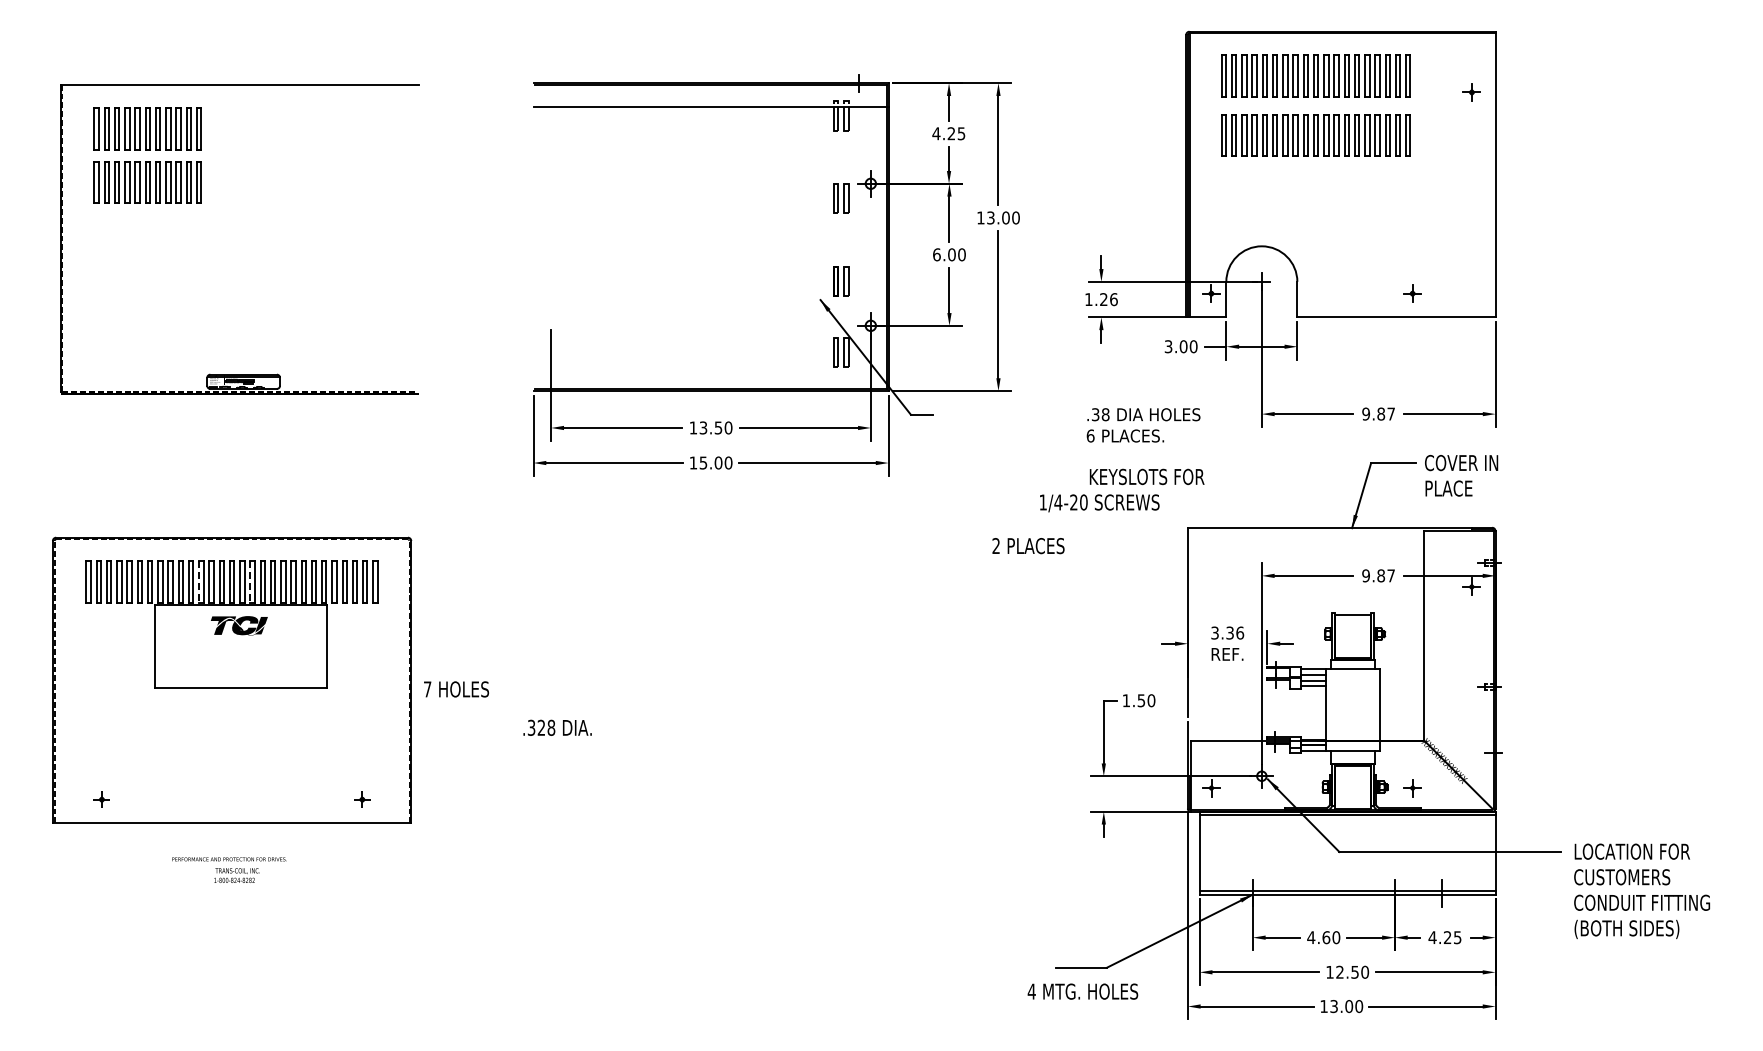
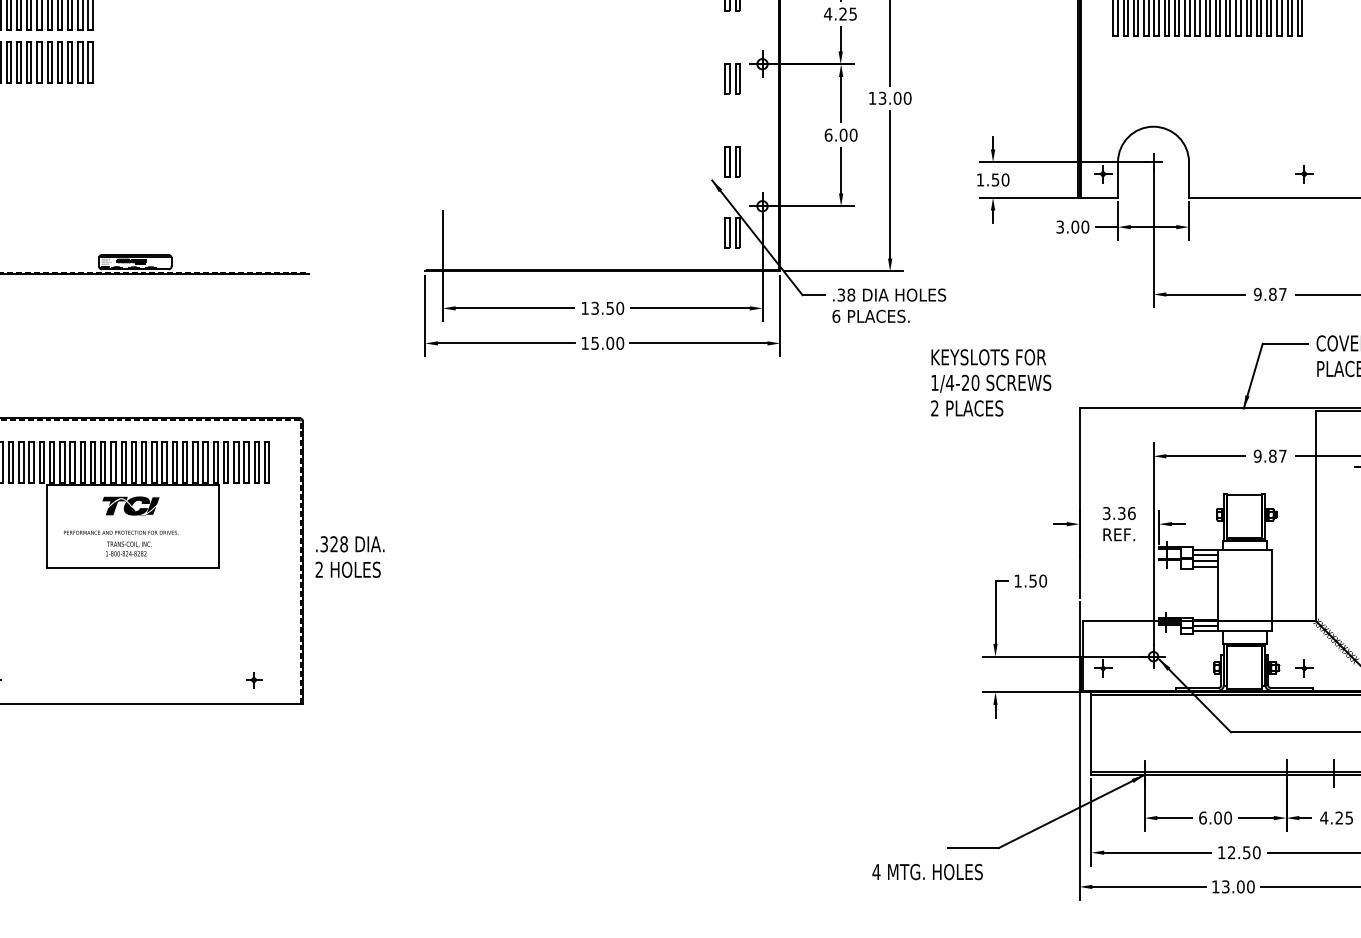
text: (1108, 299) -> (1000, 179), 1.26 -> 1.50
text: (1143, 425) -> (889, 305), moved
text: (1146, 476) -> (988, 356), moved
text: (1028, 546) -> (967, 408), moved
line: (199, 582) -> (91, 462), dashed -> solid
line: (250, 582) -> (142, 462), dashed -> solid
text: (427, 689) -> (319, 569), 7 -> 2
text: (557, 727) -> (350, 543), moved
text: (229, 869) -> (121, 542), moved
text: (1318, 937) -> (1210, 817), 4.60 -> 6.00
text: (1082, 991) -> (927, 871), moved

